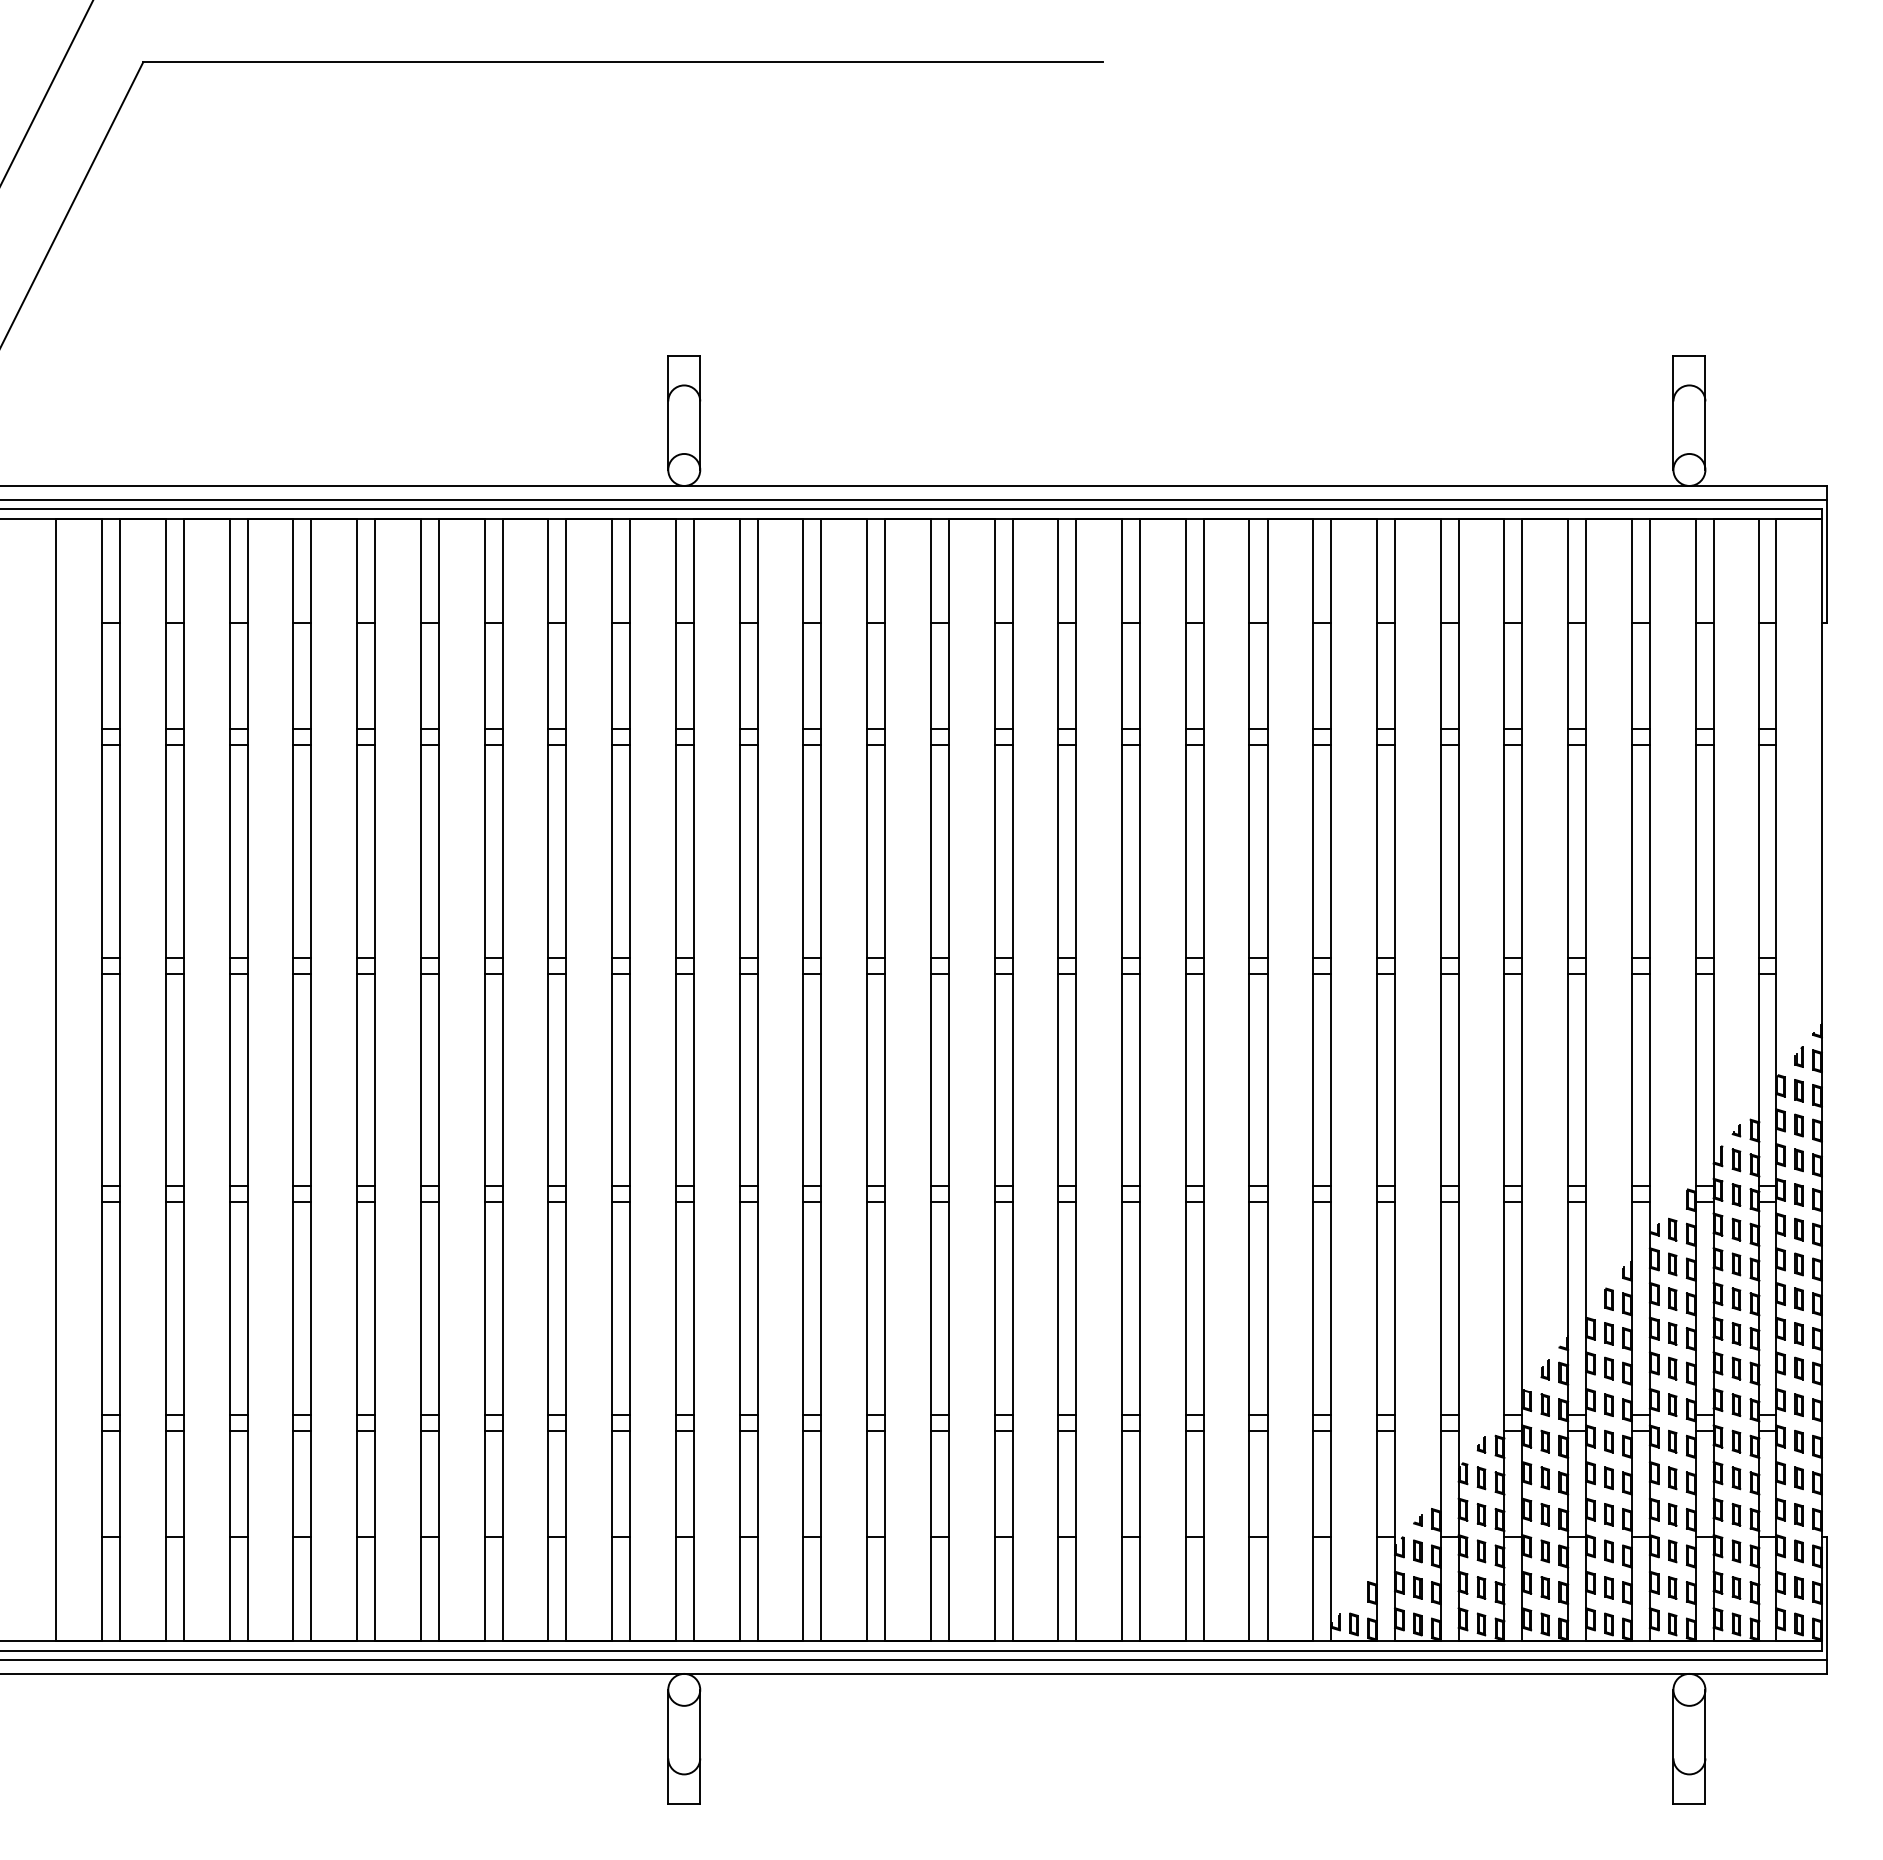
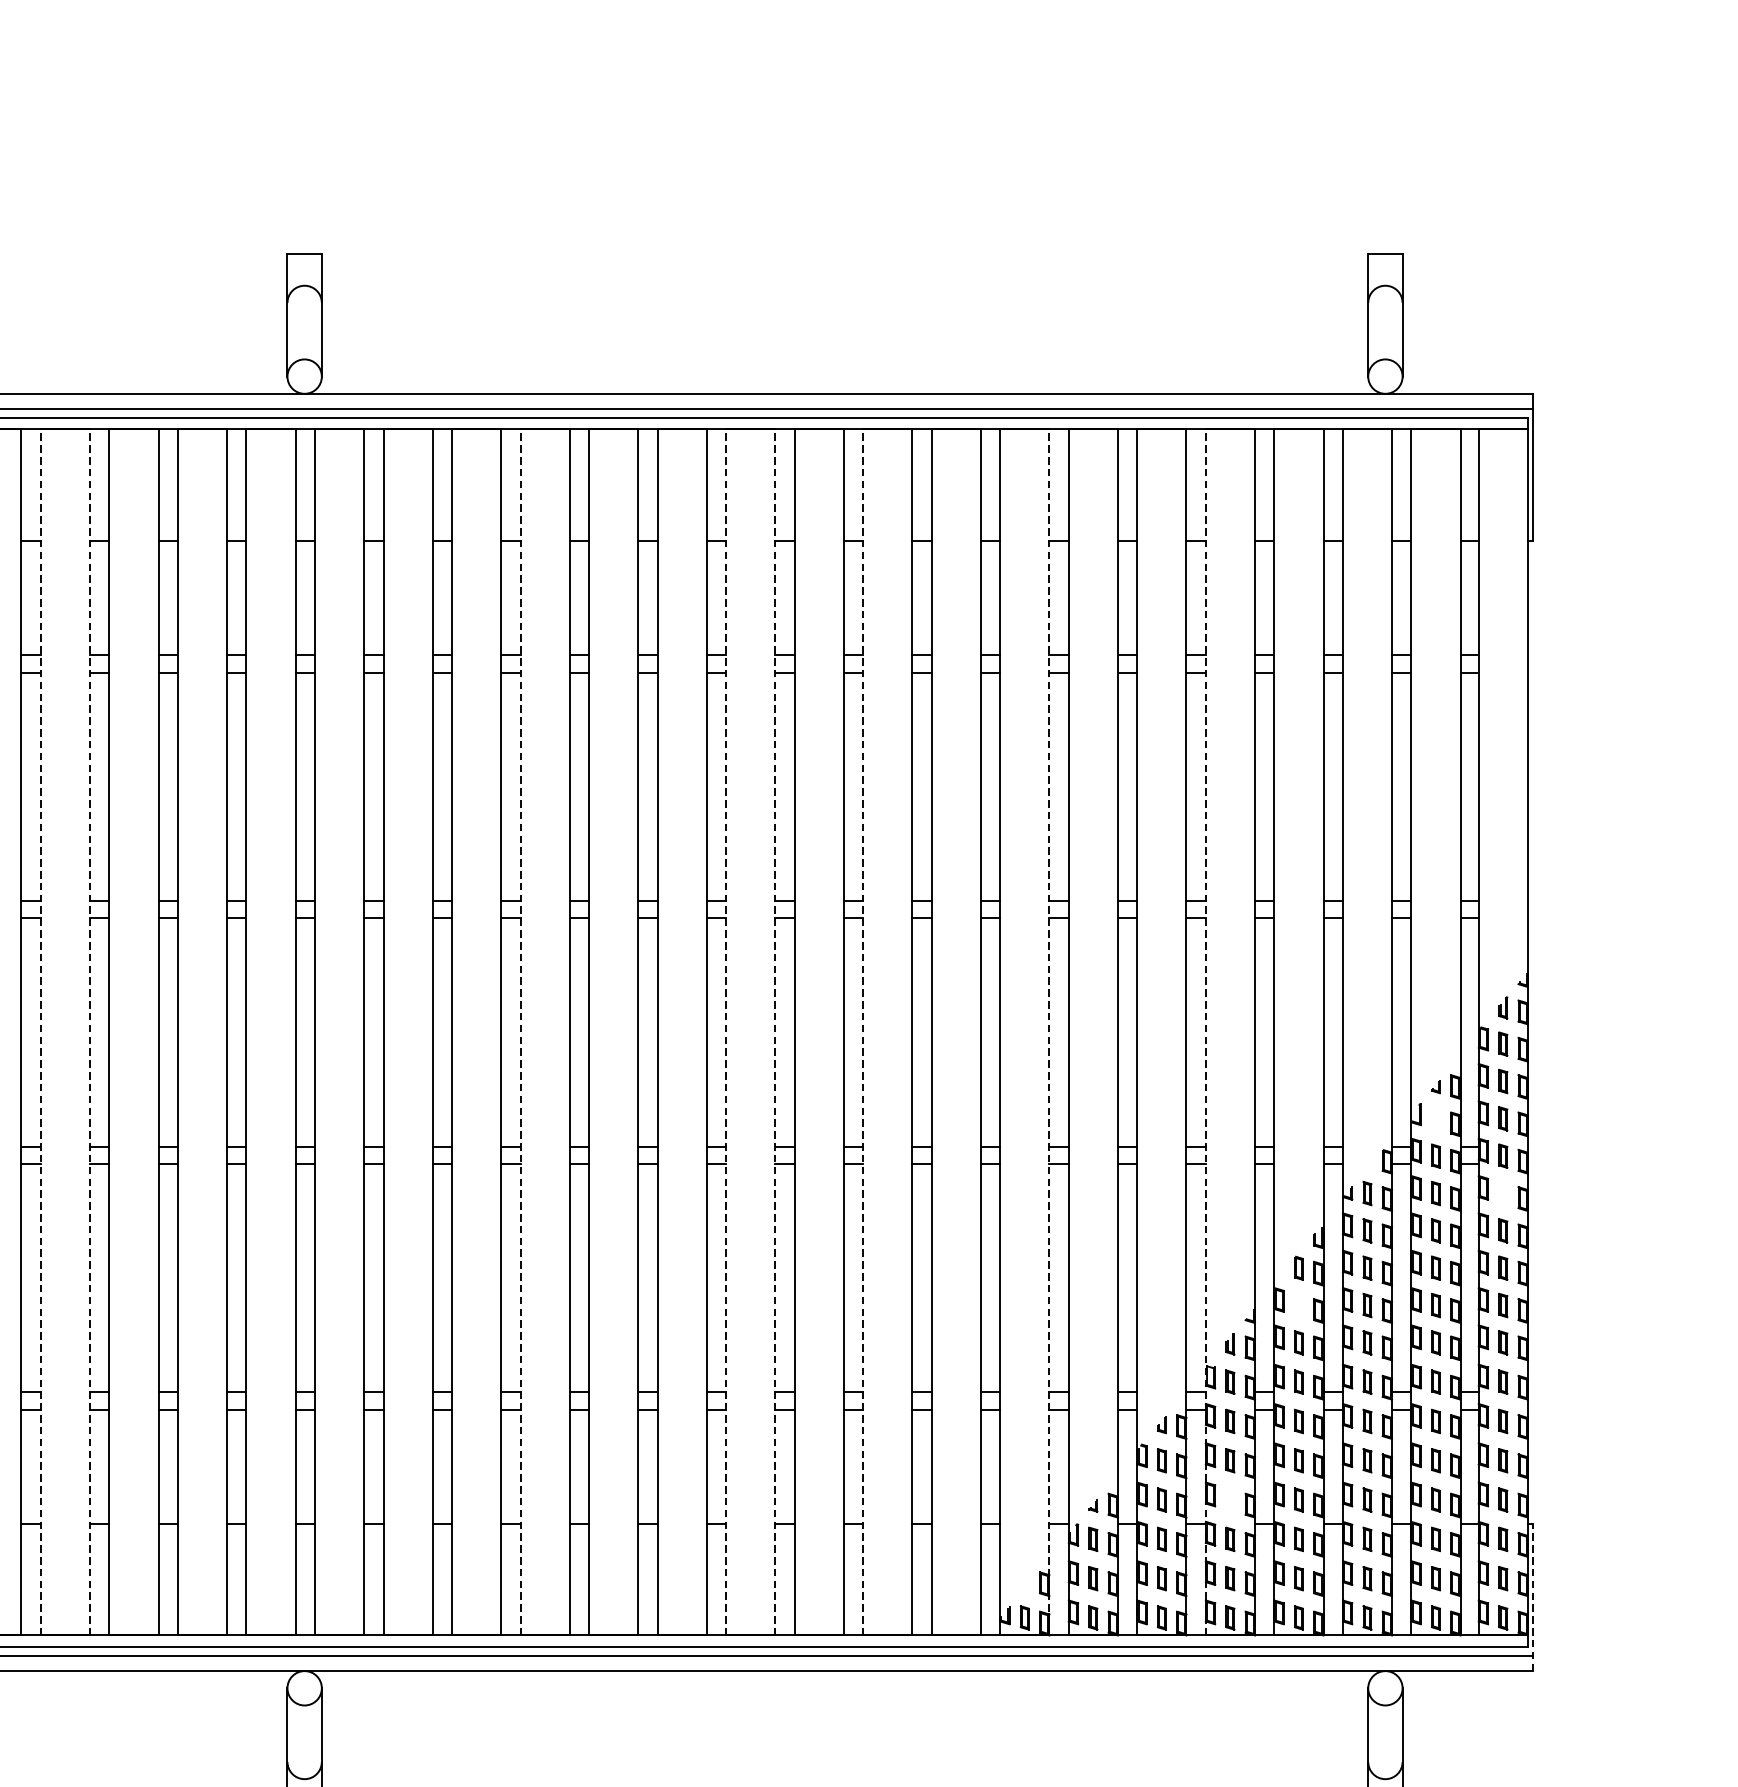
line: (438, 1079) -> (40, 1031), solid -> dashed
line: (484, 1079) -> (89, 1031), solid -> dashed
line: (885, 1079) -> (521, 1031), solid -> dashed
line: (1076, 1079) -> (726, 1031), solid -> dashed
line: (1121, 1079) -> (774, 1031), solid -> dashed
line: (1203, 1079) -> (862, 1031), solid -> dashed
line: (1376, 1079) -> (1048, 1031), solid -> dashed
line: (1522, 1079) -> (1205, 1031), solid -> dashed
part: (1736, 1160) -> (1436, 1119), removed
part: (1798, 1229) -> (1502, 1193), removed
part: (1608, 1333) -> (1298, 1305), removed
part: (1544, 1514) -> (1229, 1499), removed
line: (1826, 1605) -> (1532, 1597), solid -> dashed

